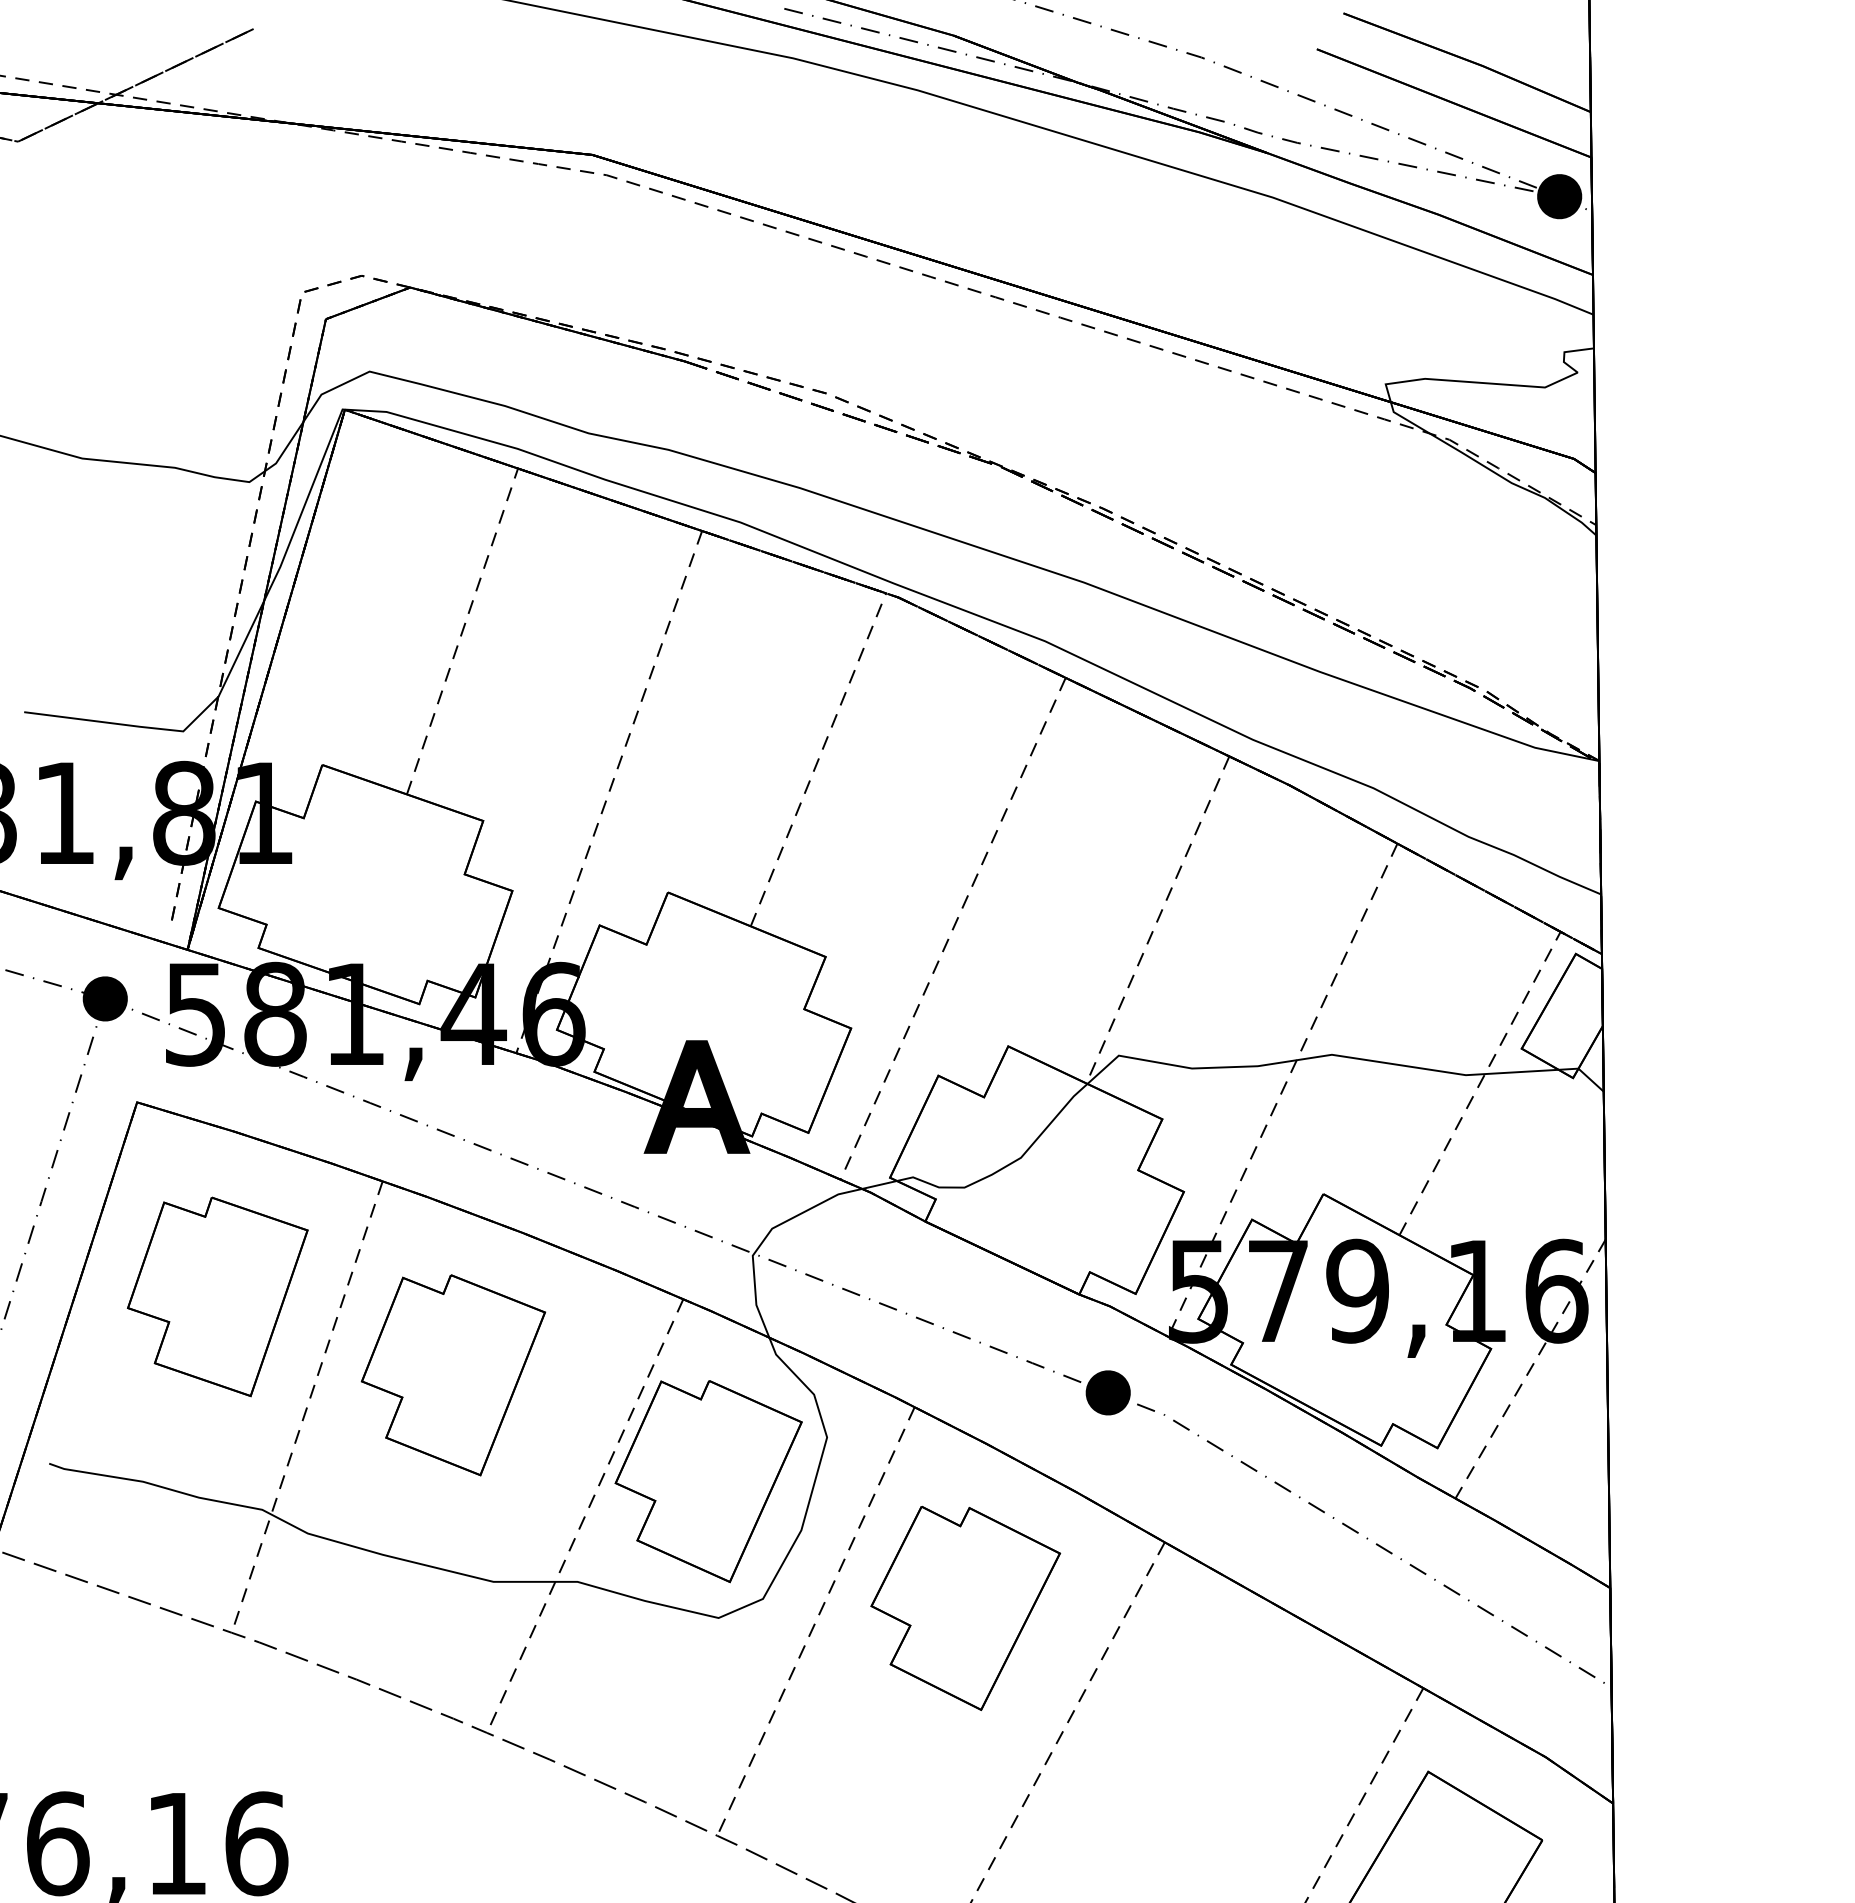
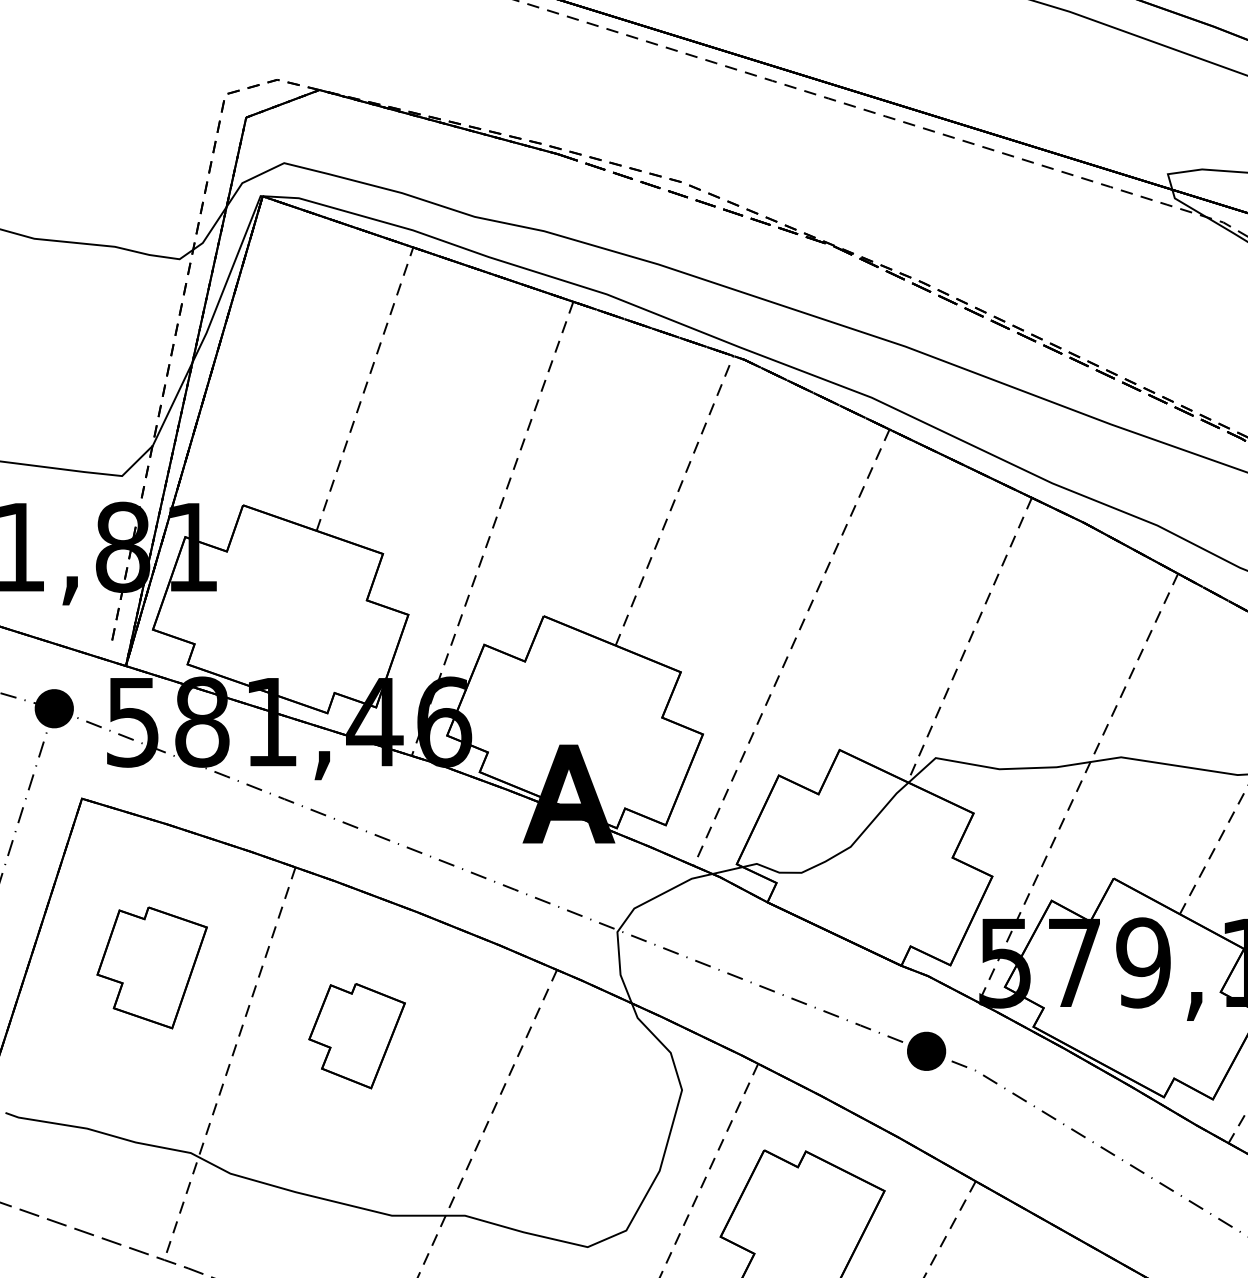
part: (217, 1296) -> (151, 967), size x0.7
part: (453, 1375) -> (357, 1036), size x0.6
part: (708, 1481) -> (578, 1128), removed

